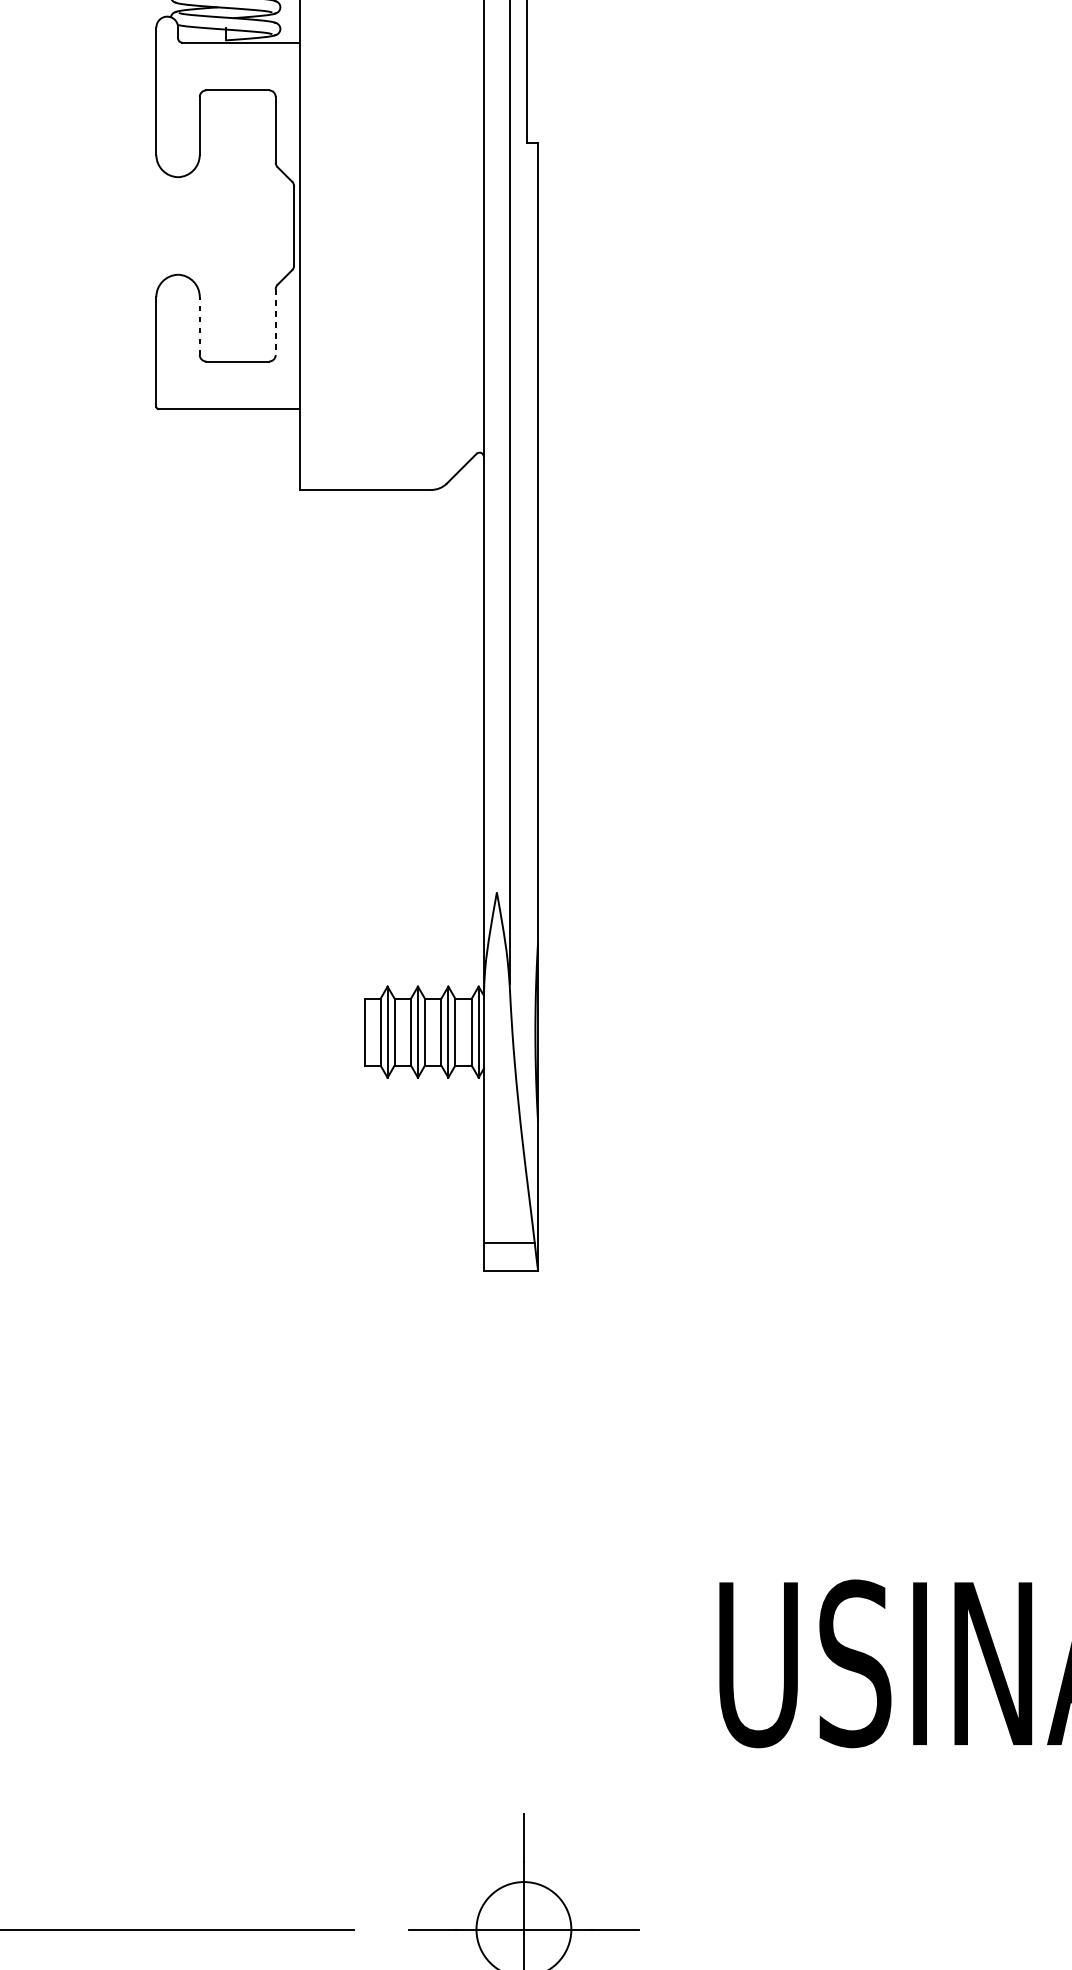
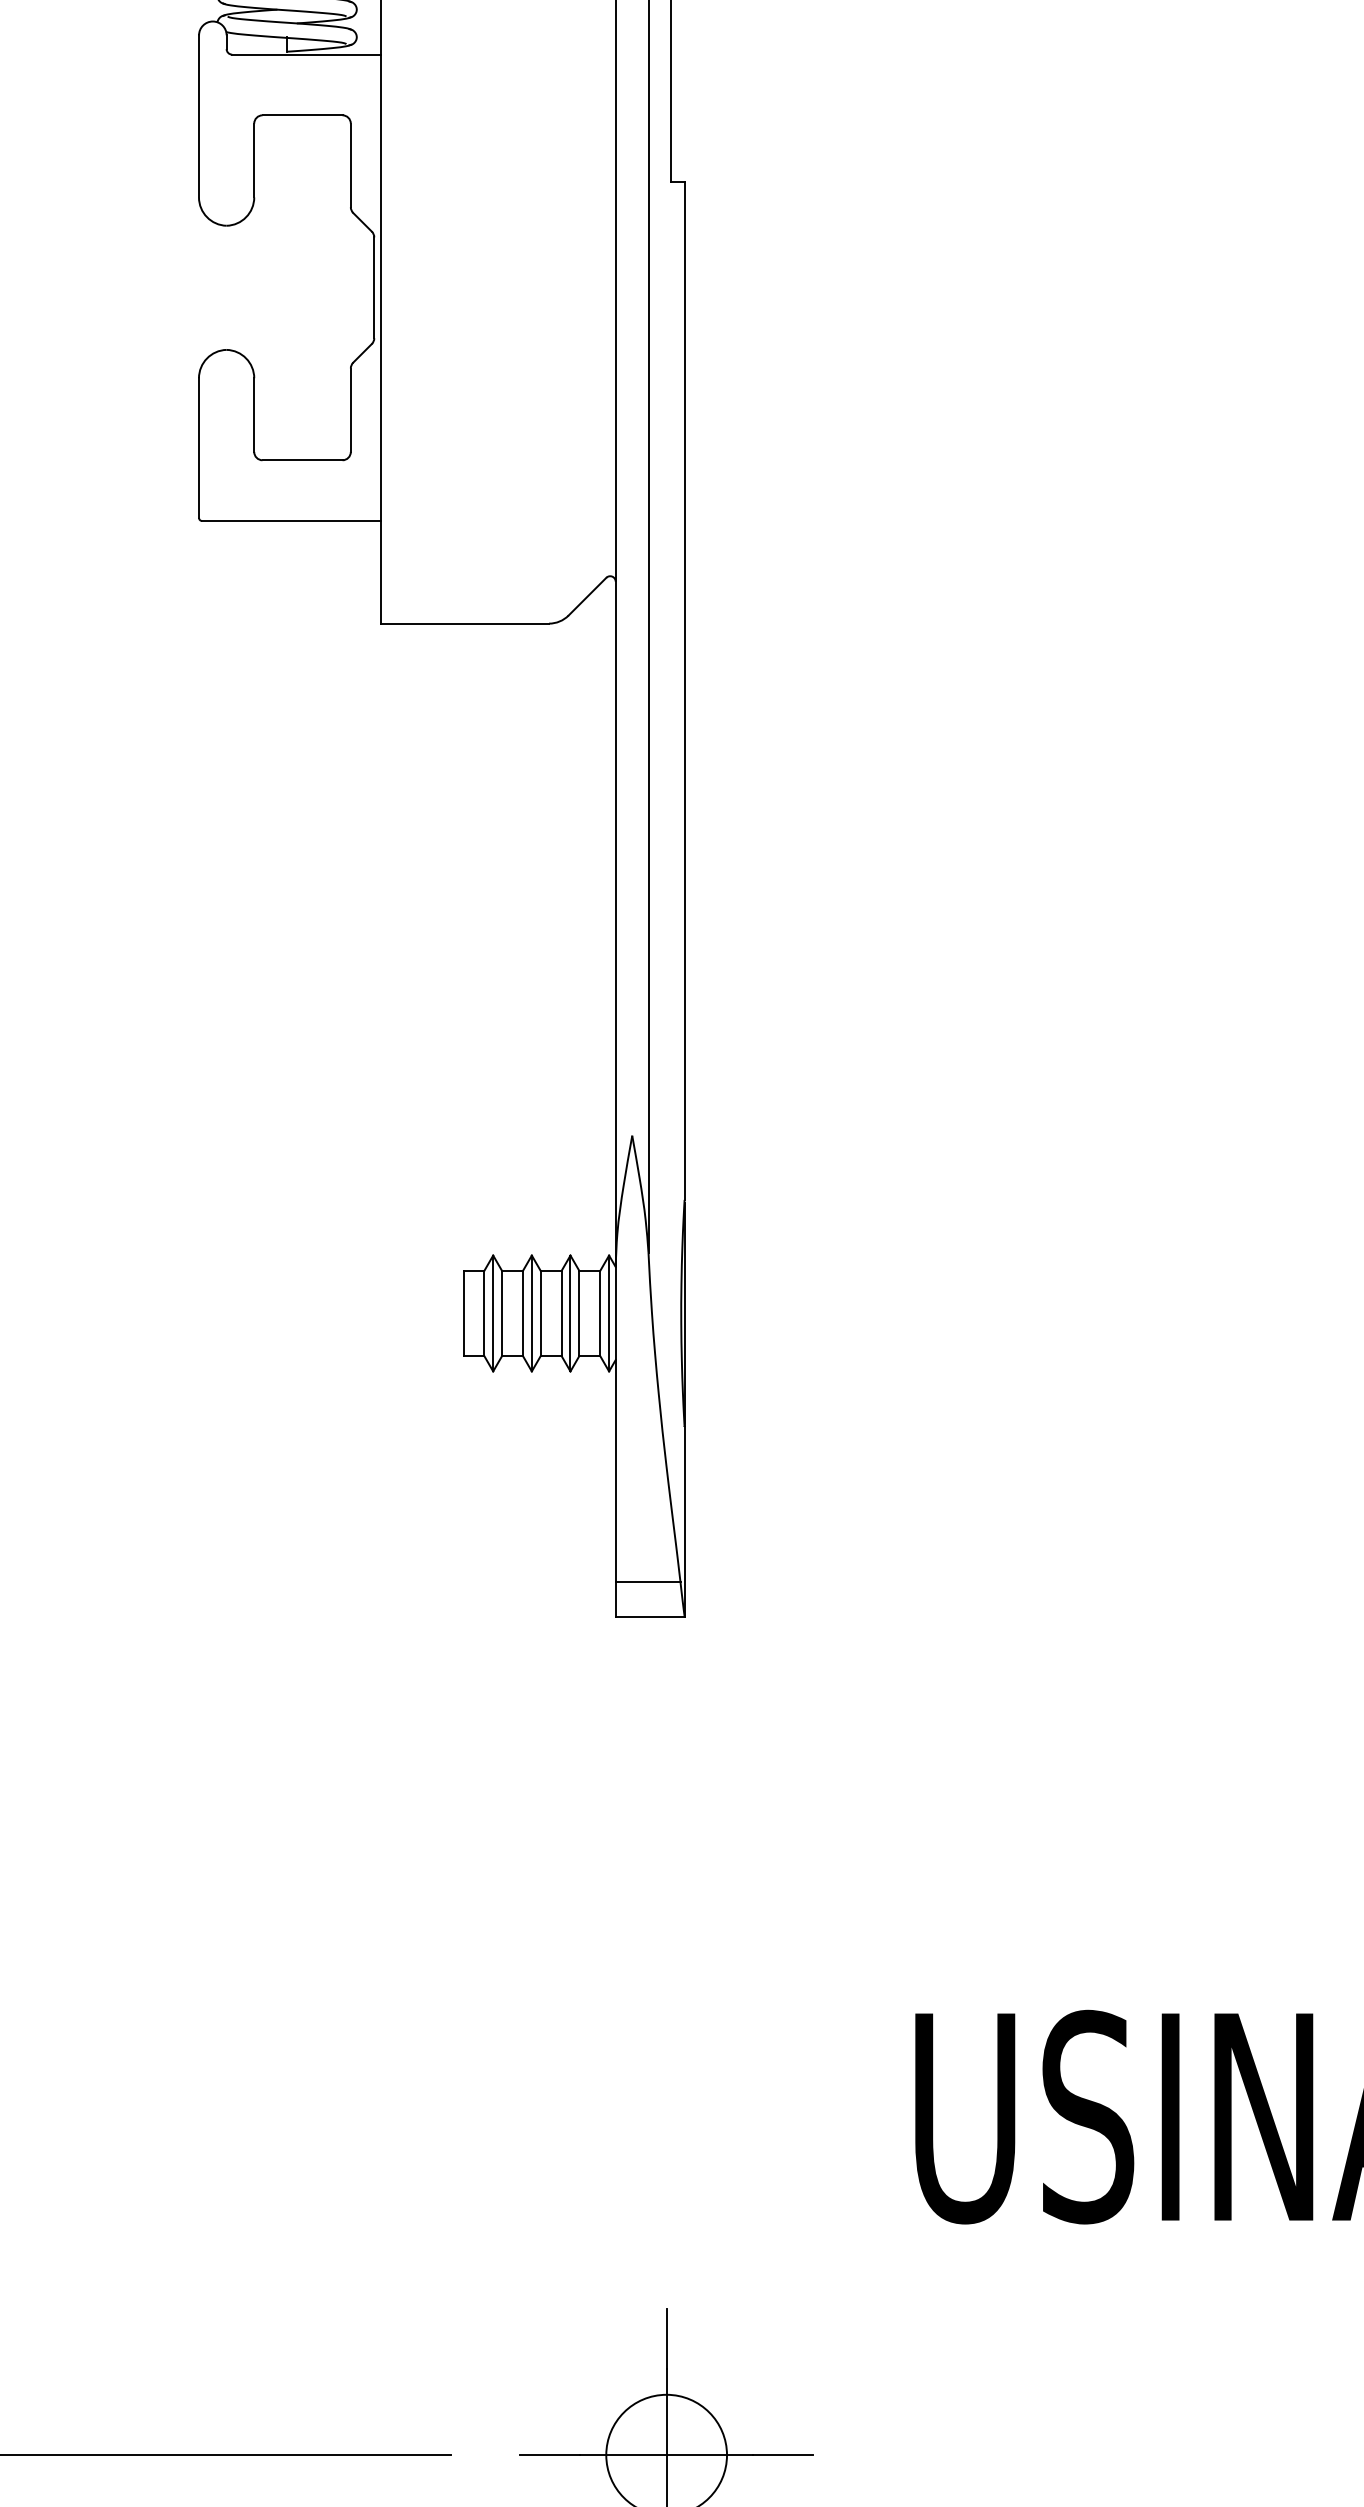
line: (275, 322) -> (350, 410), dashed -> solid
line: (199, 326) -> (254, 415), dashed -> solid

